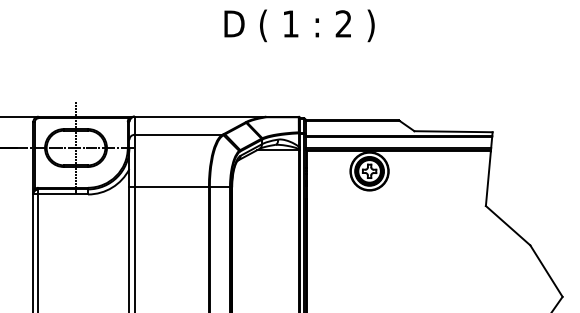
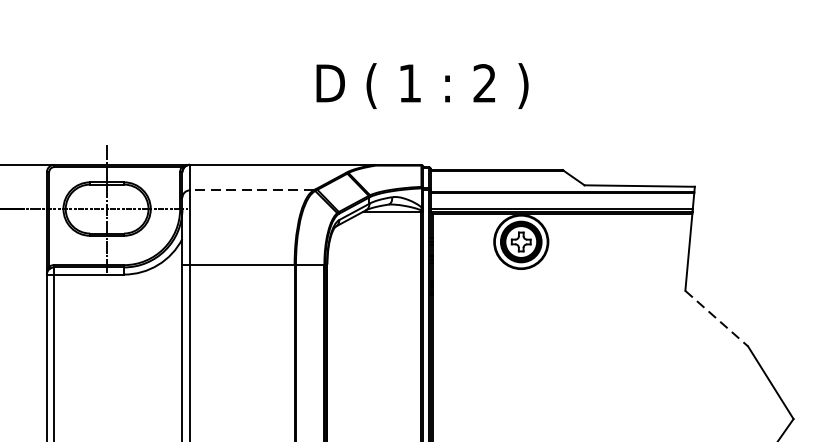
text: (299, 25) -> (422, 85), moved
line: (178, 134) -> (251, 189), solid -> dashed
line: (508, 225) -> (717, 318), solid -> dashed

